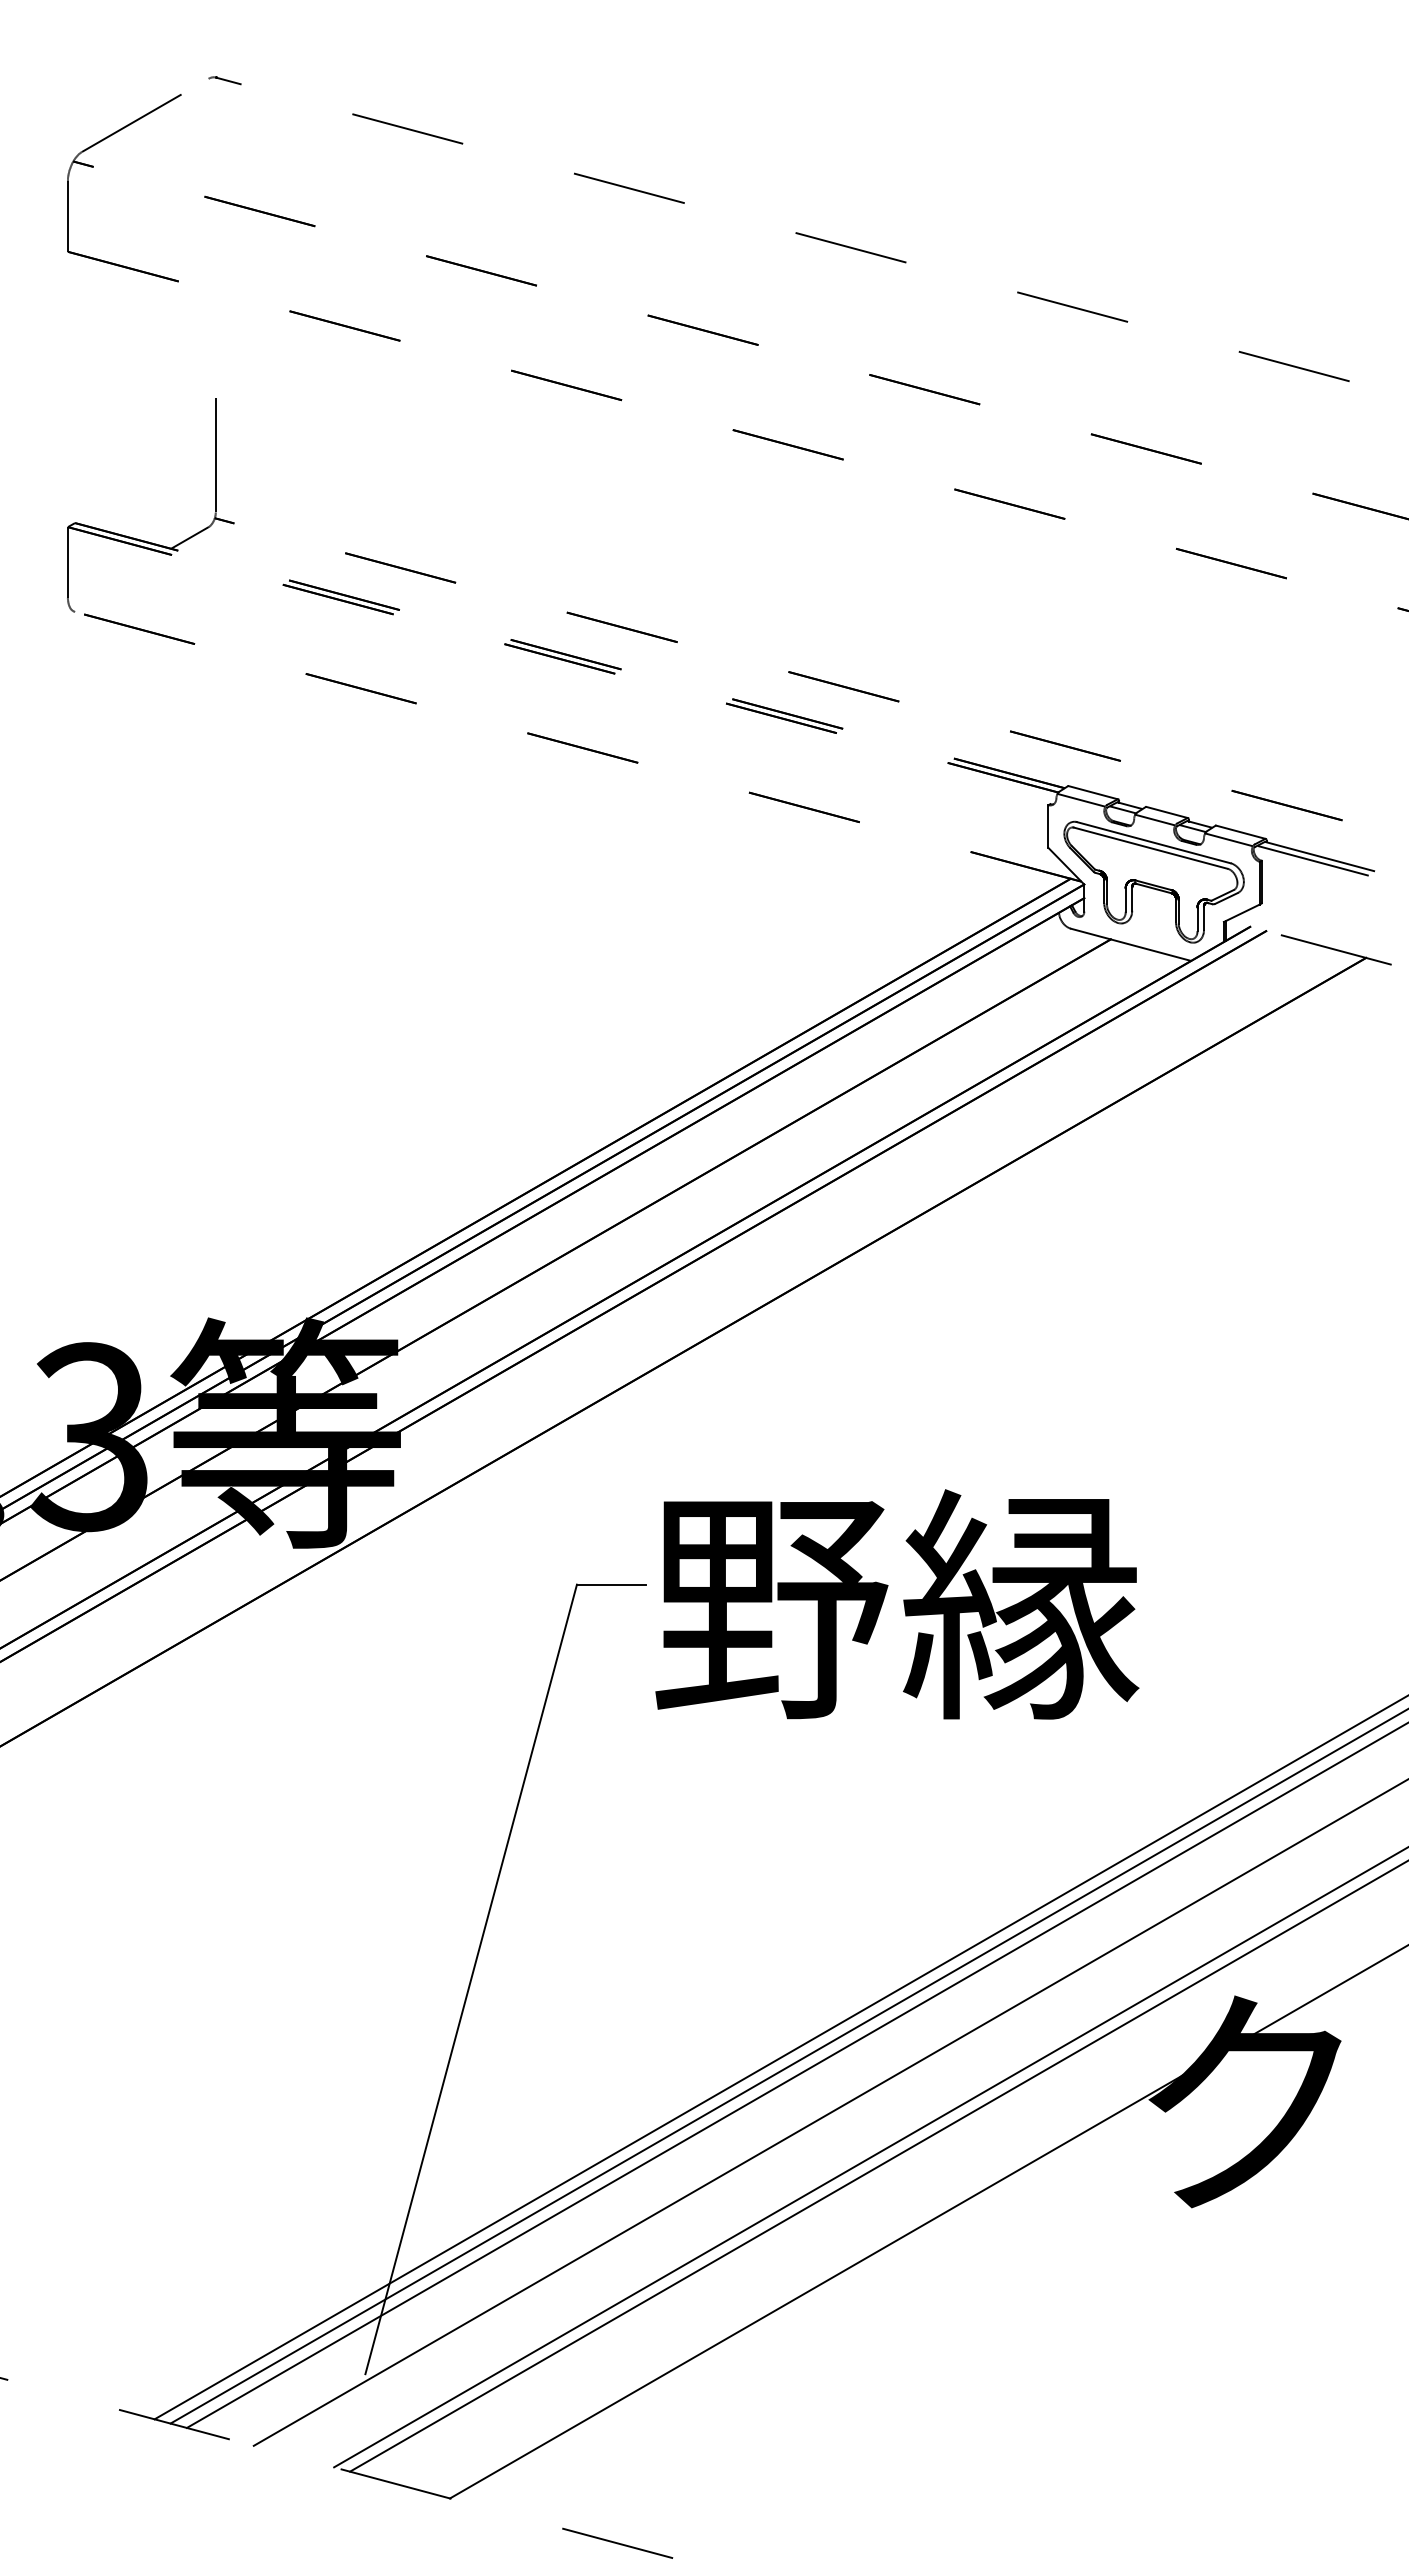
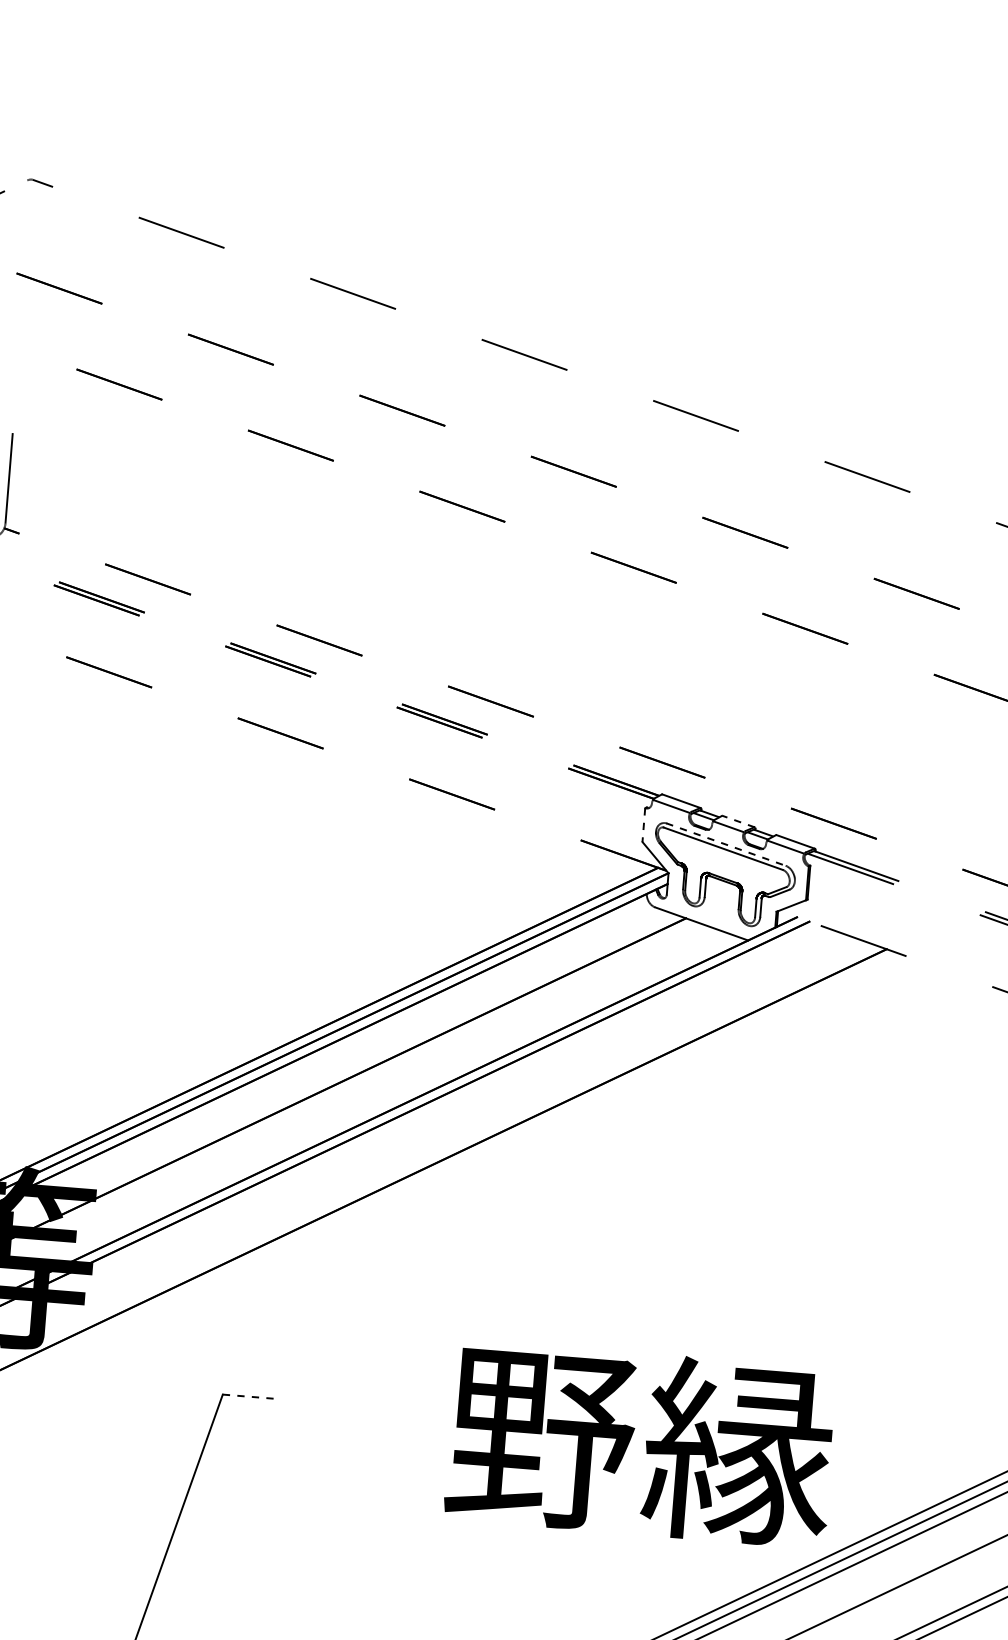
line: (1167, 812) -> (738, 821), solid -> dashed
line: (1048, 827) -> (643, 825), solid -> dashed
line: (1153, 842) -> (725, 844), solid -> dashed
line: (611, 1584) -> (250, 1396), solid -> dashed
text: (897, 1604) -> (641, 1444), moved

